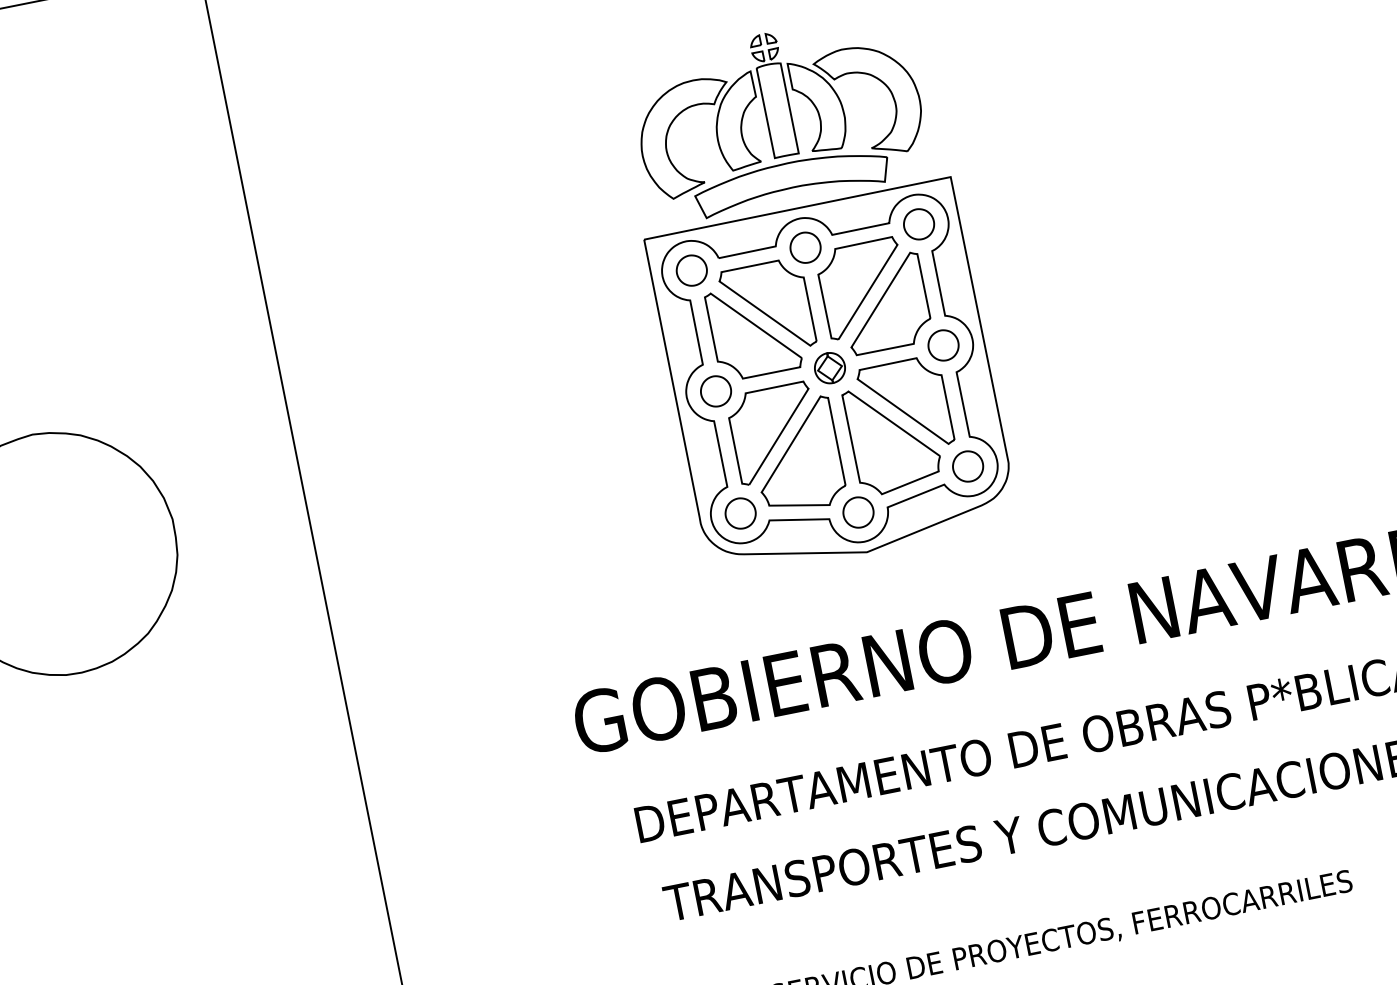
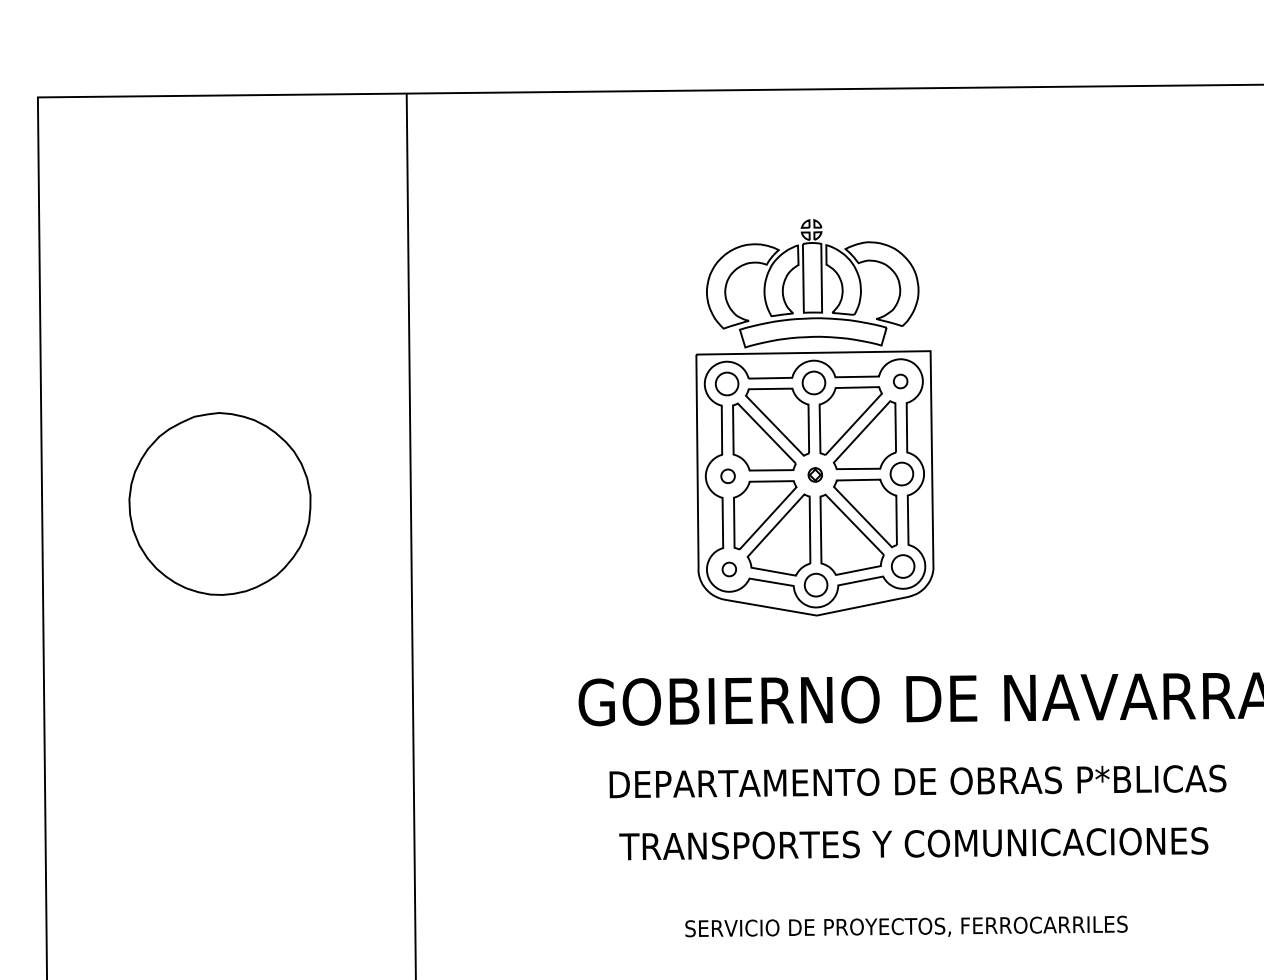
part: (918, 224) -> (900, 381), size x0.6
part: (830, 367) -> (815, 474), size x0.6
part: (715, 391) -> (727, 476), size x0.6
part: (740, 513) -> (729, 569), size x0.6

